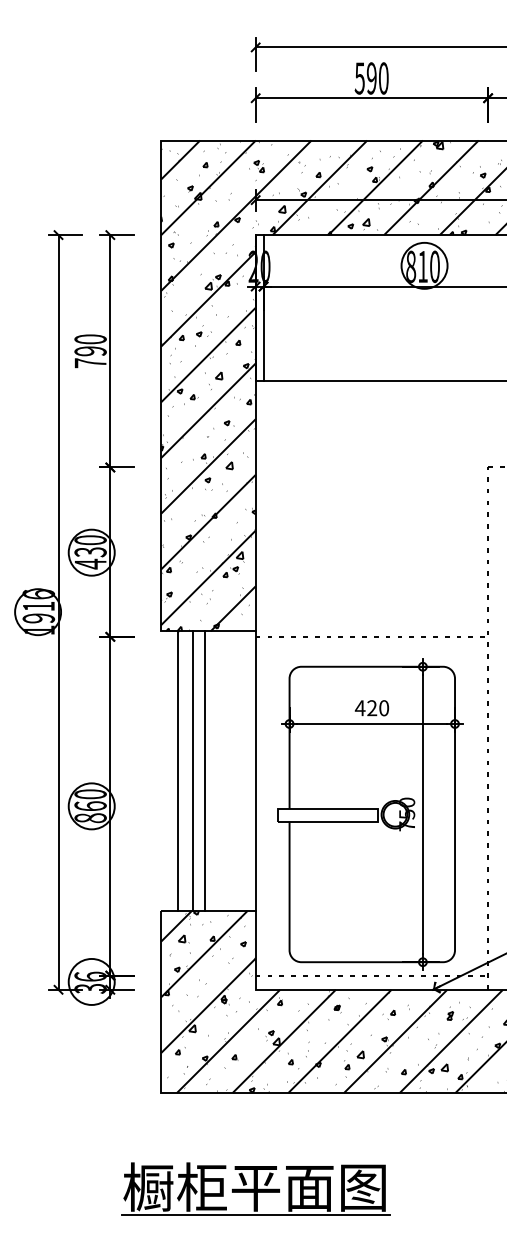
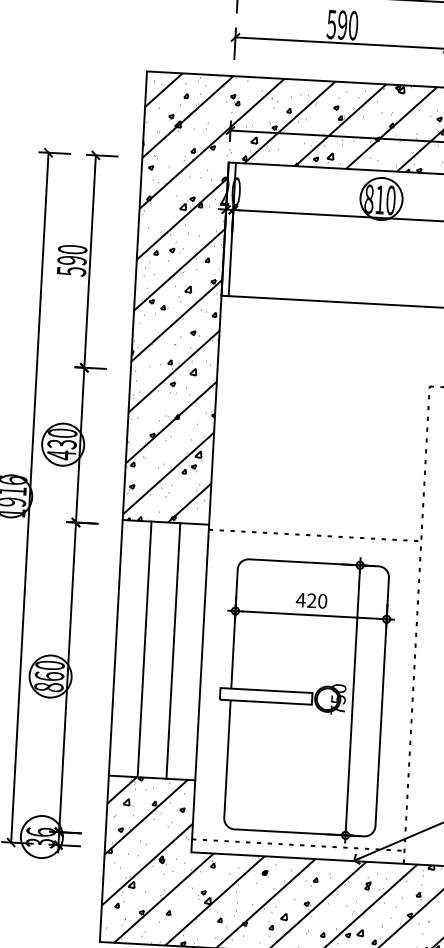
text: (90, 363) -> (71, 271), 790 -> 590
line: (178, 771) -> (116, 648), moved
line: (205, 771) -> (173, 651), moved

